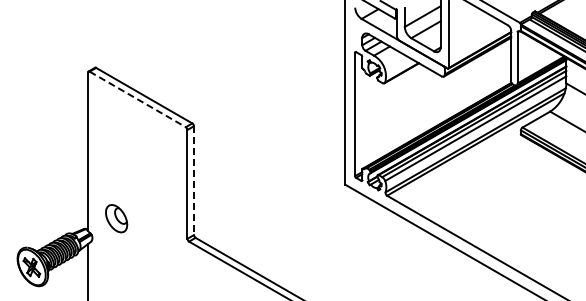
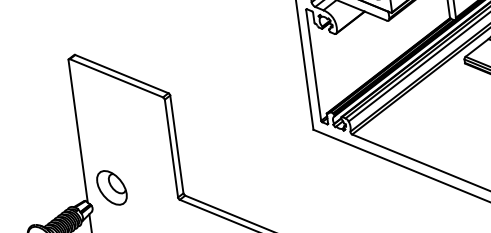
line: (137, 99) -> (116, 78), dashed -> solid
line: (193, 181) -> (176, 145), dashed -> solid
part: (116, 218) -> (111, 187), size x1.43

